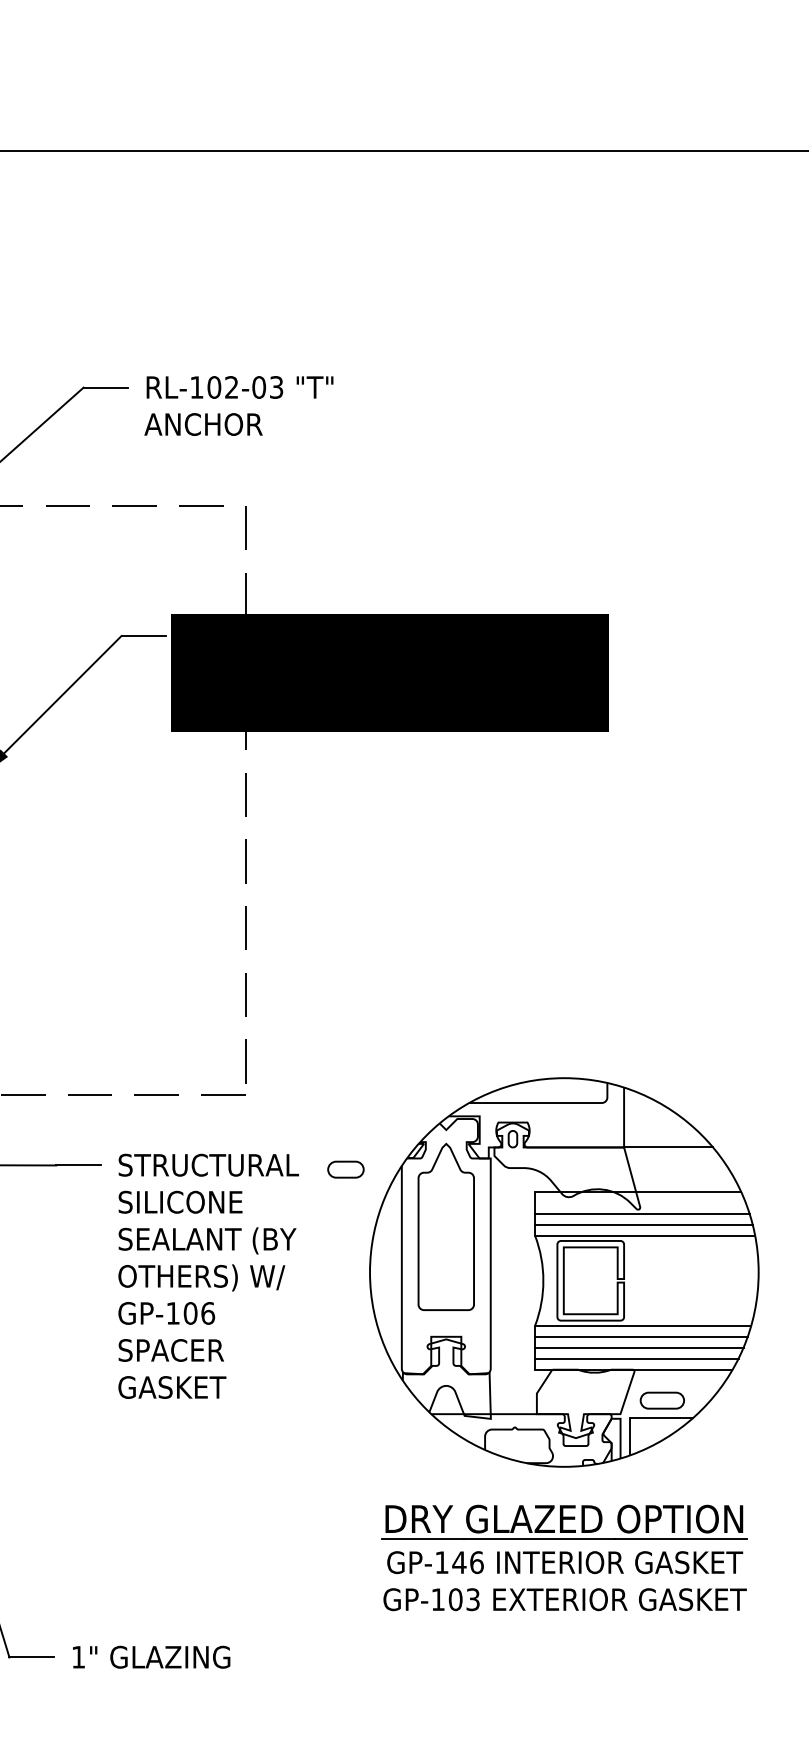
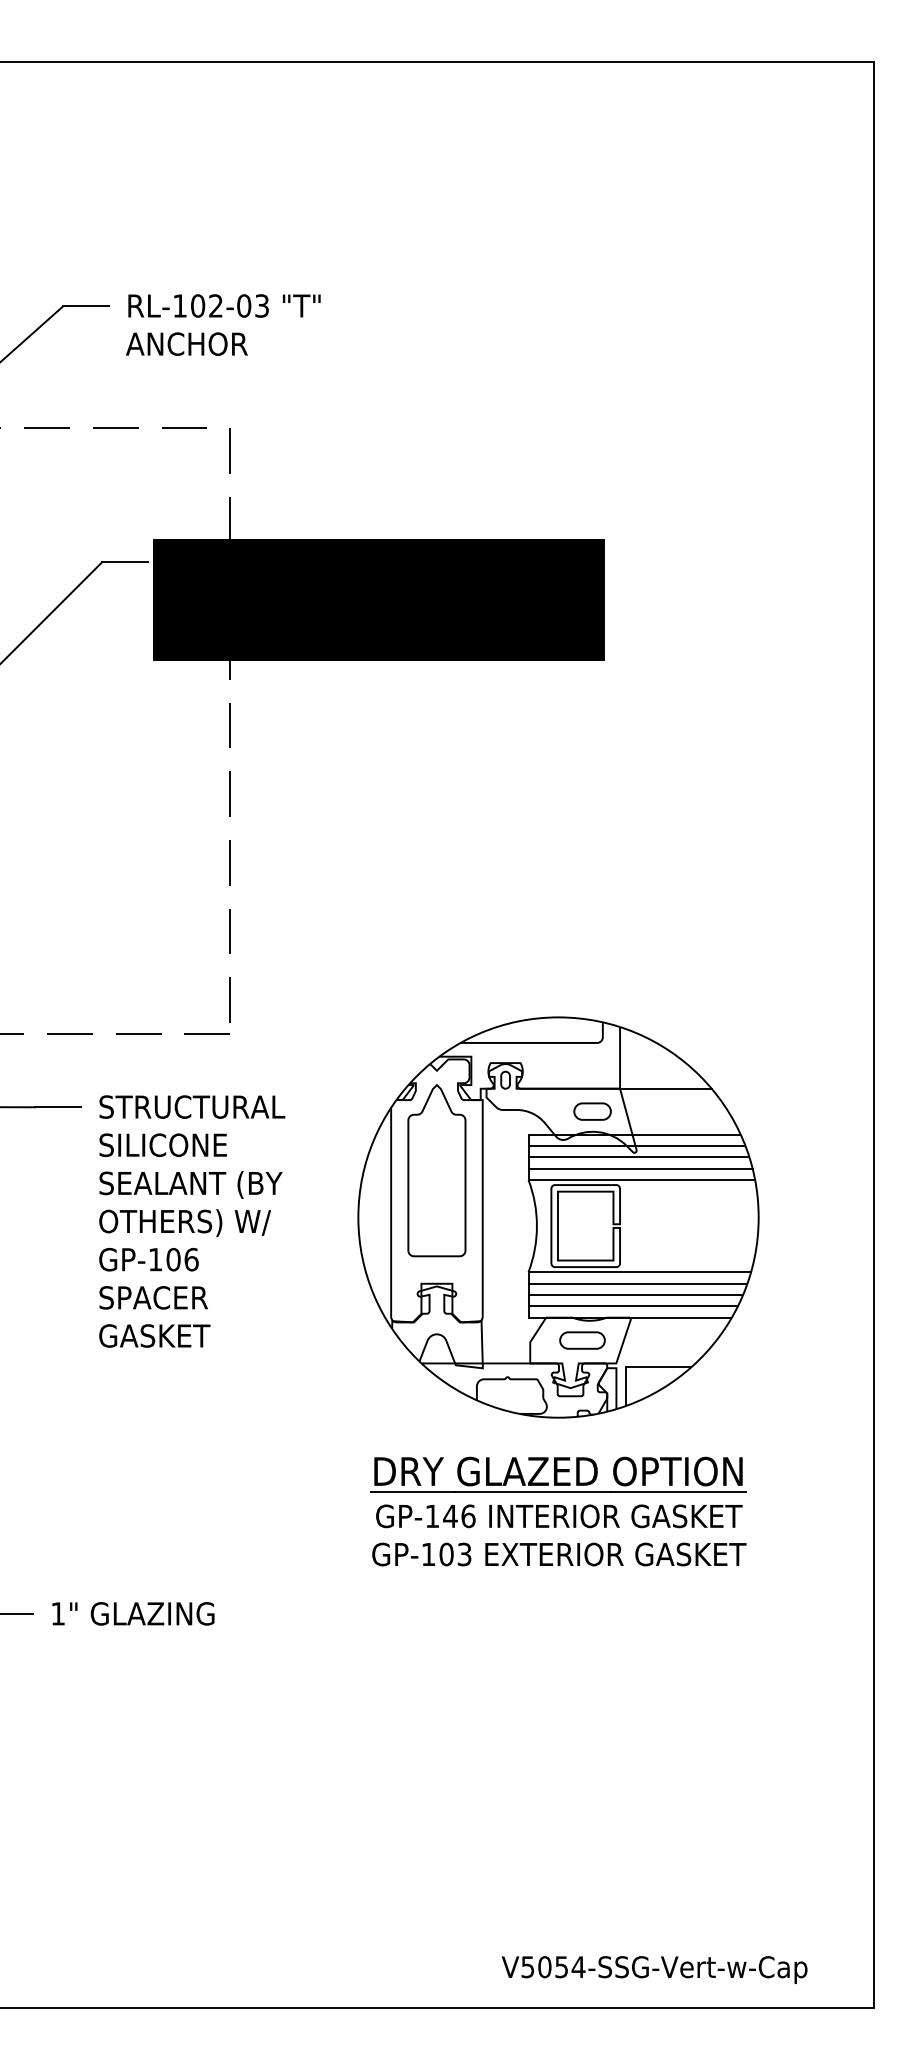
part: (345, 1169) -> (592, 1111), moved
line: (640, 1202) -> (636, 1145), added
part: (662, 1400) -> (582, 1340), moved

